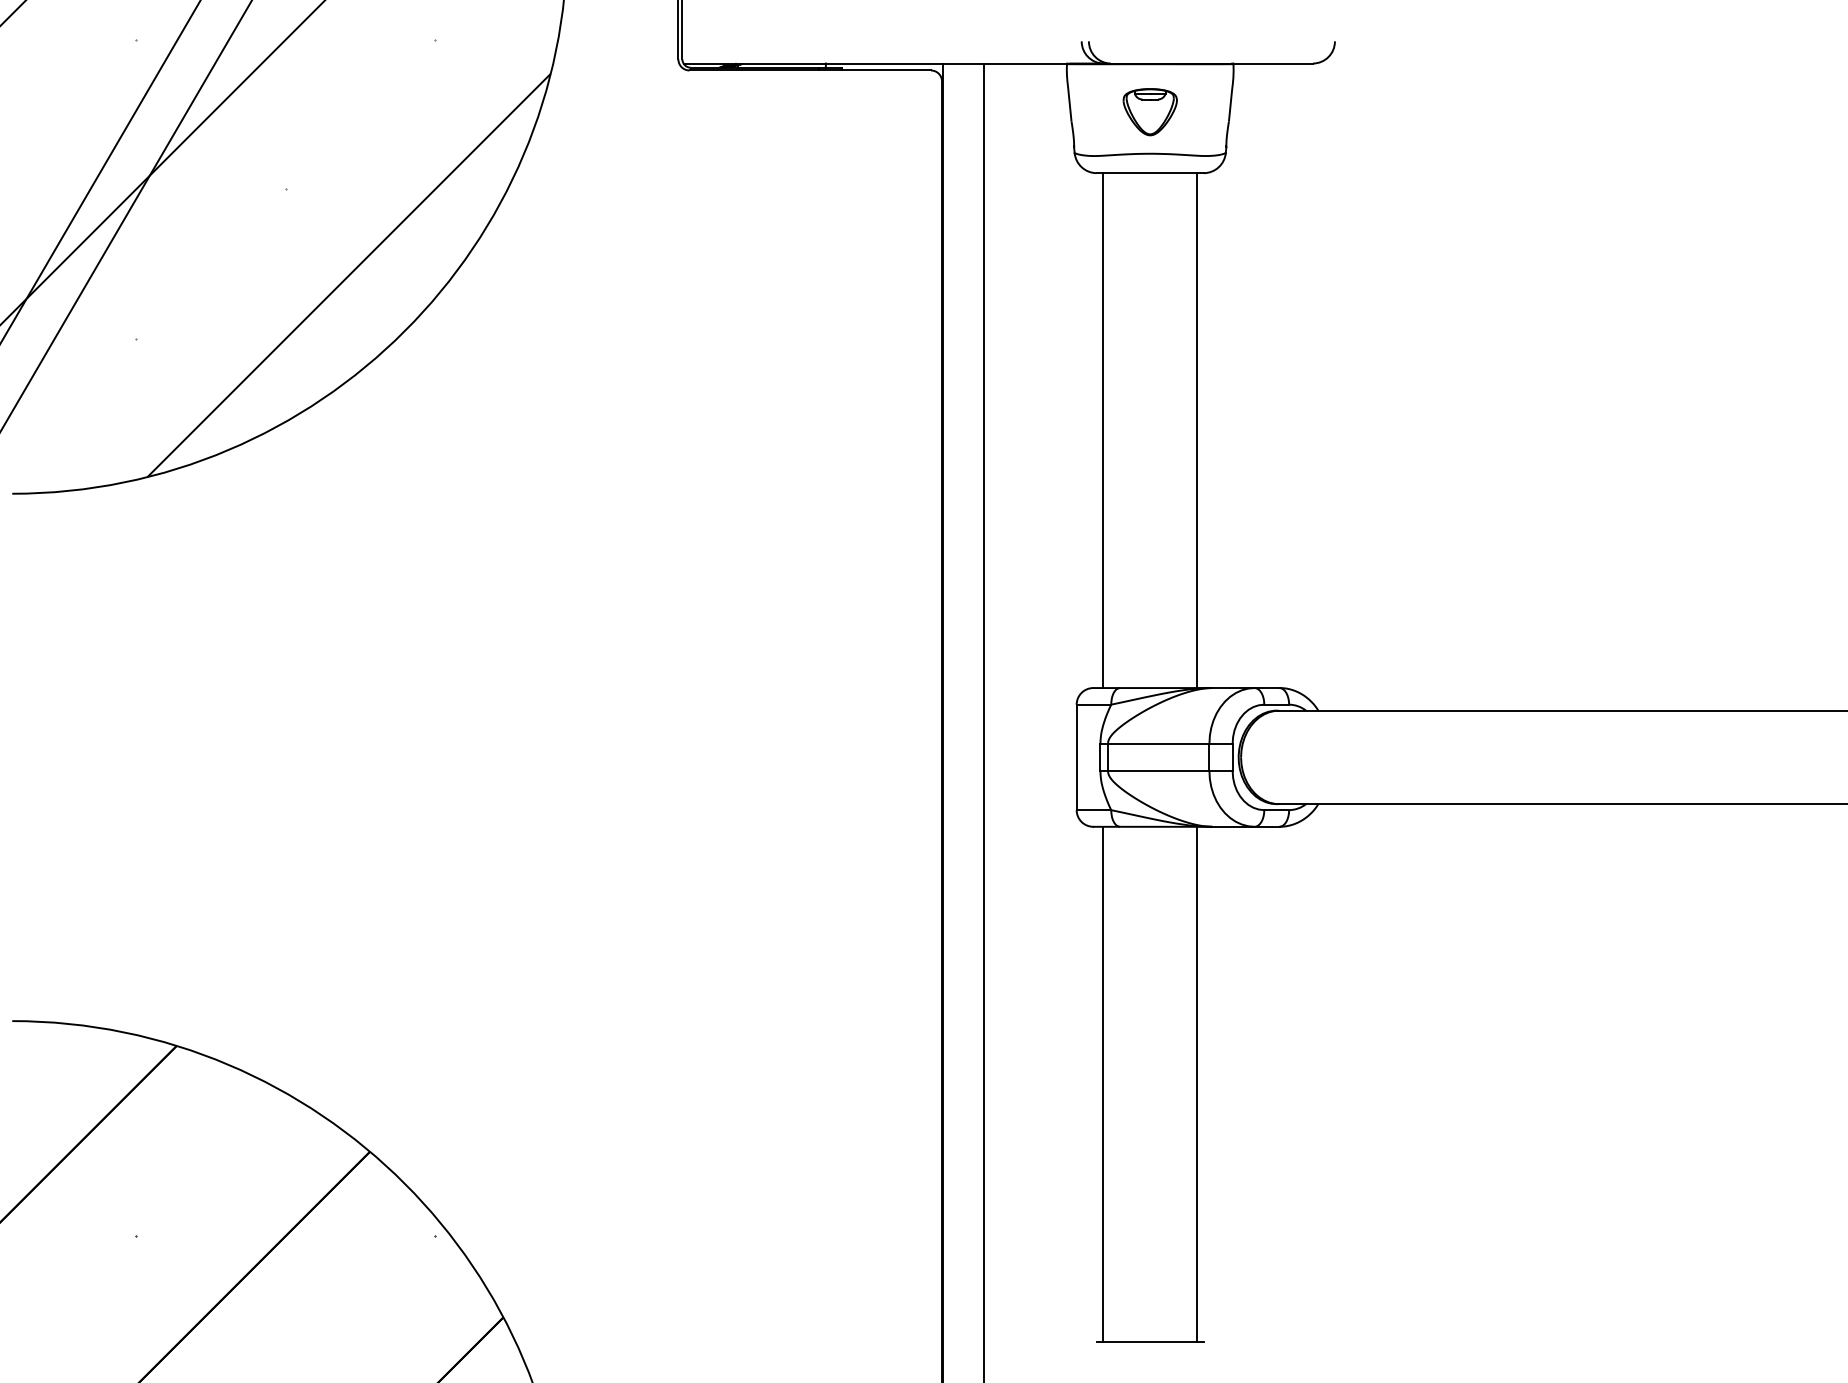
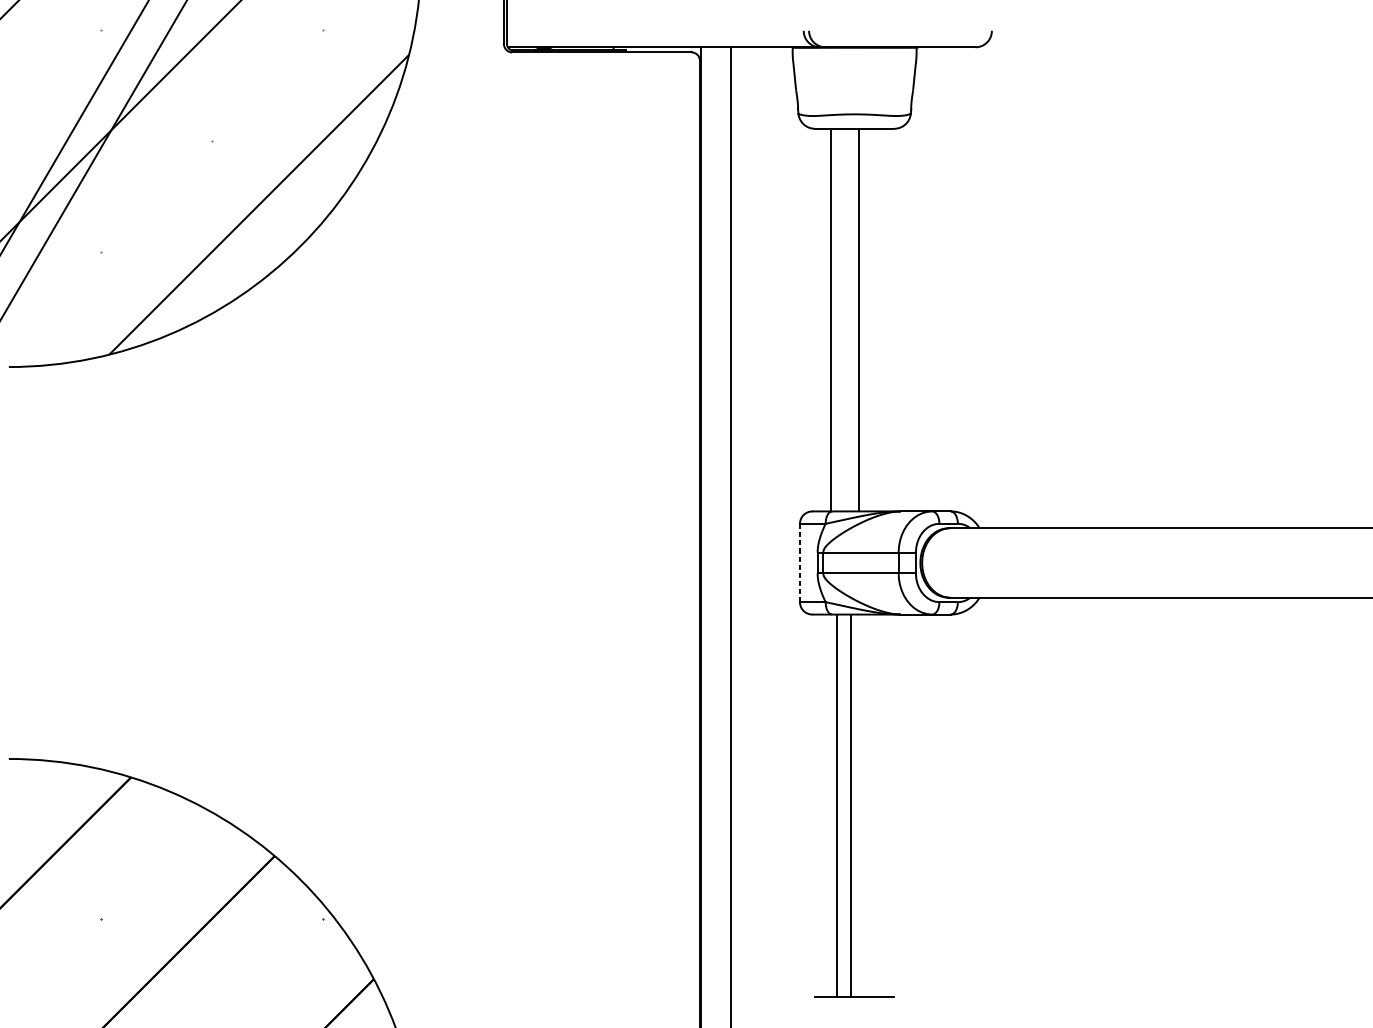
part: (1149, 112) -> (854, 83), removed
line: (1103, 430) -> (858, 320), moved
line: (1197, 430) -> (831, 320), moved
line: (1076, 757) -> (799, 563), solid -> dashed
line: (1103, 1083) -> (851, 805), moved
line: (1197, 1083) -> (836, 805), moved

